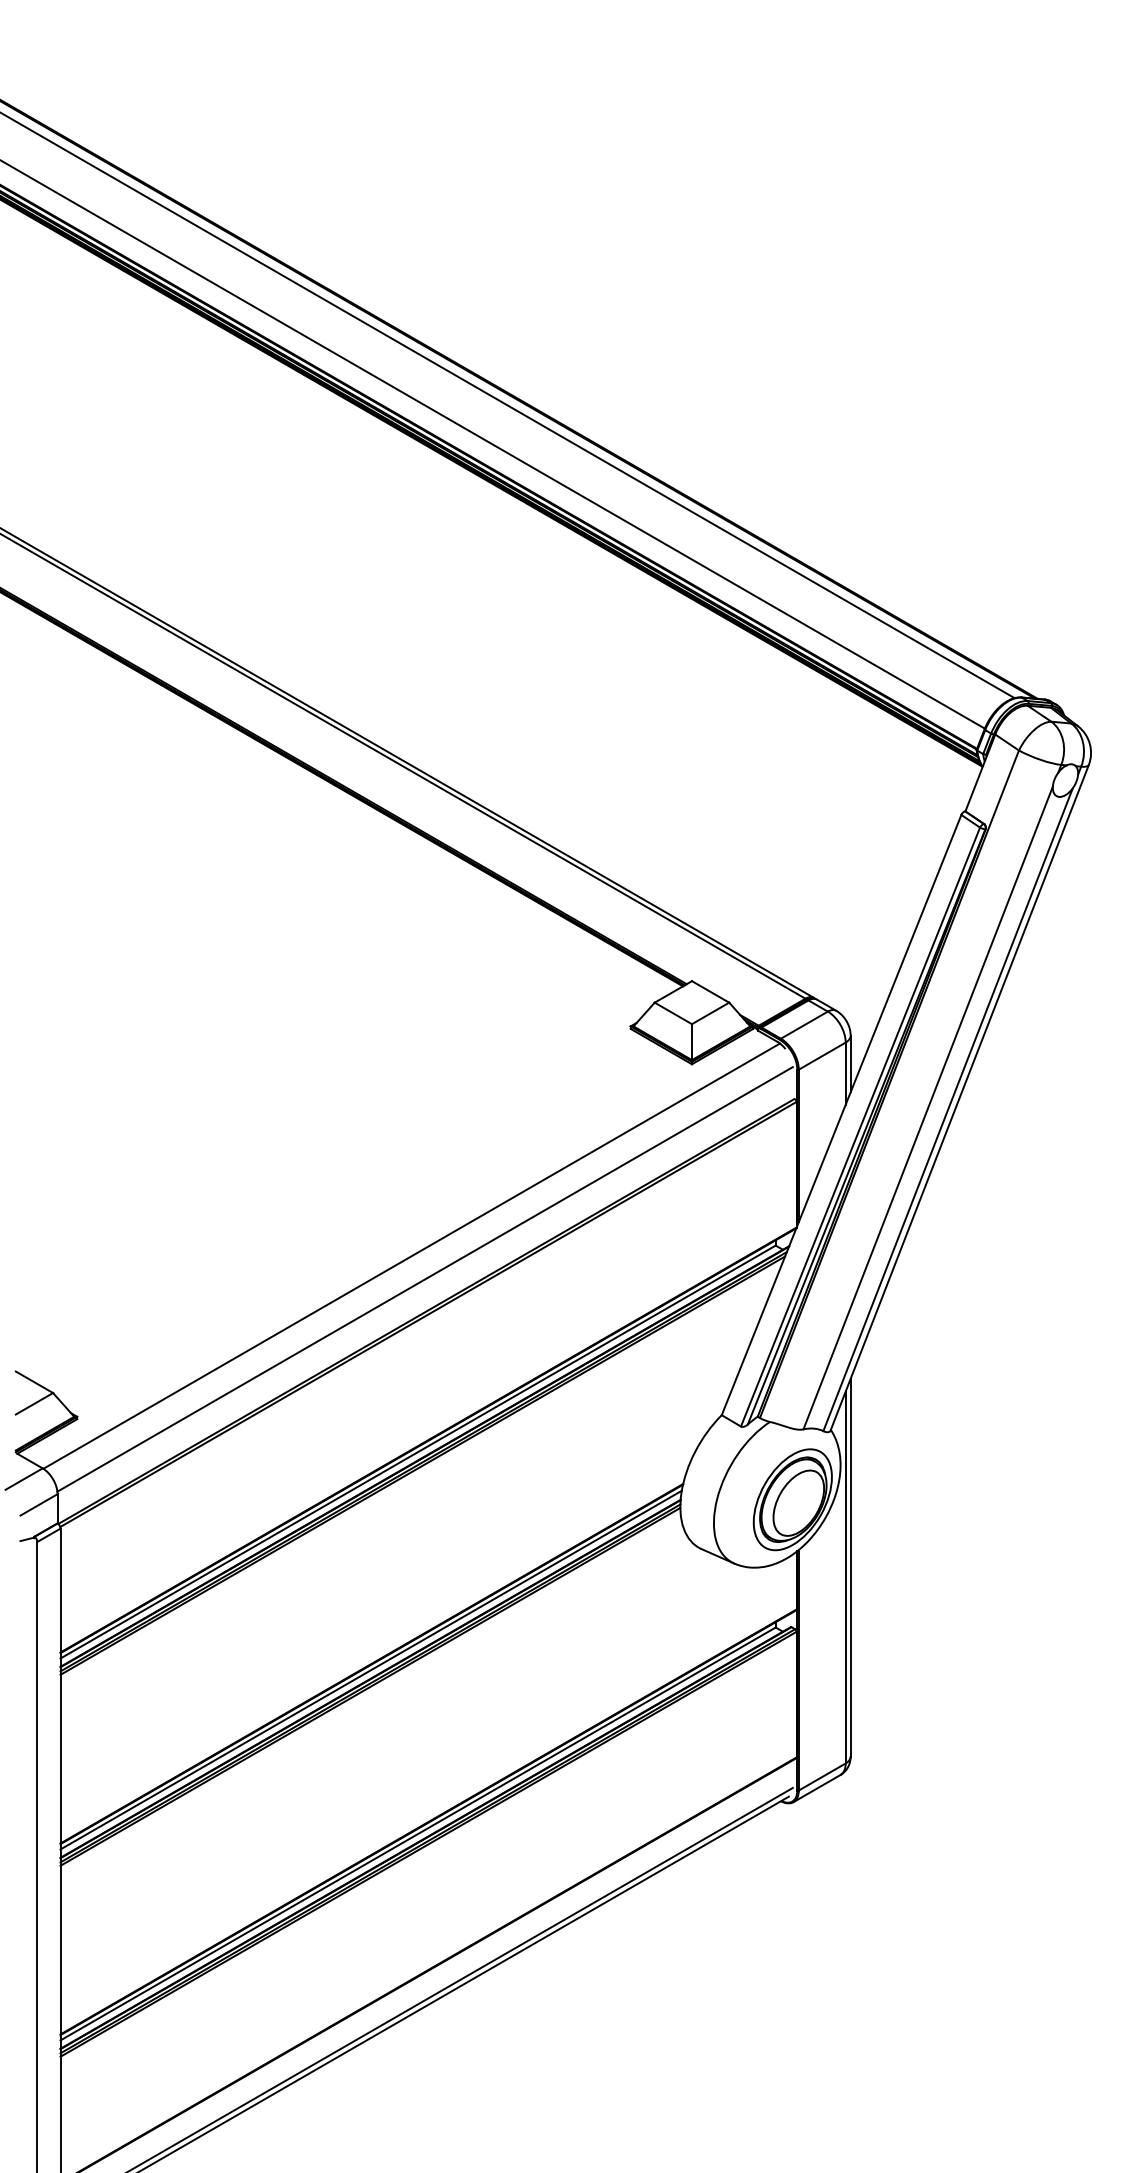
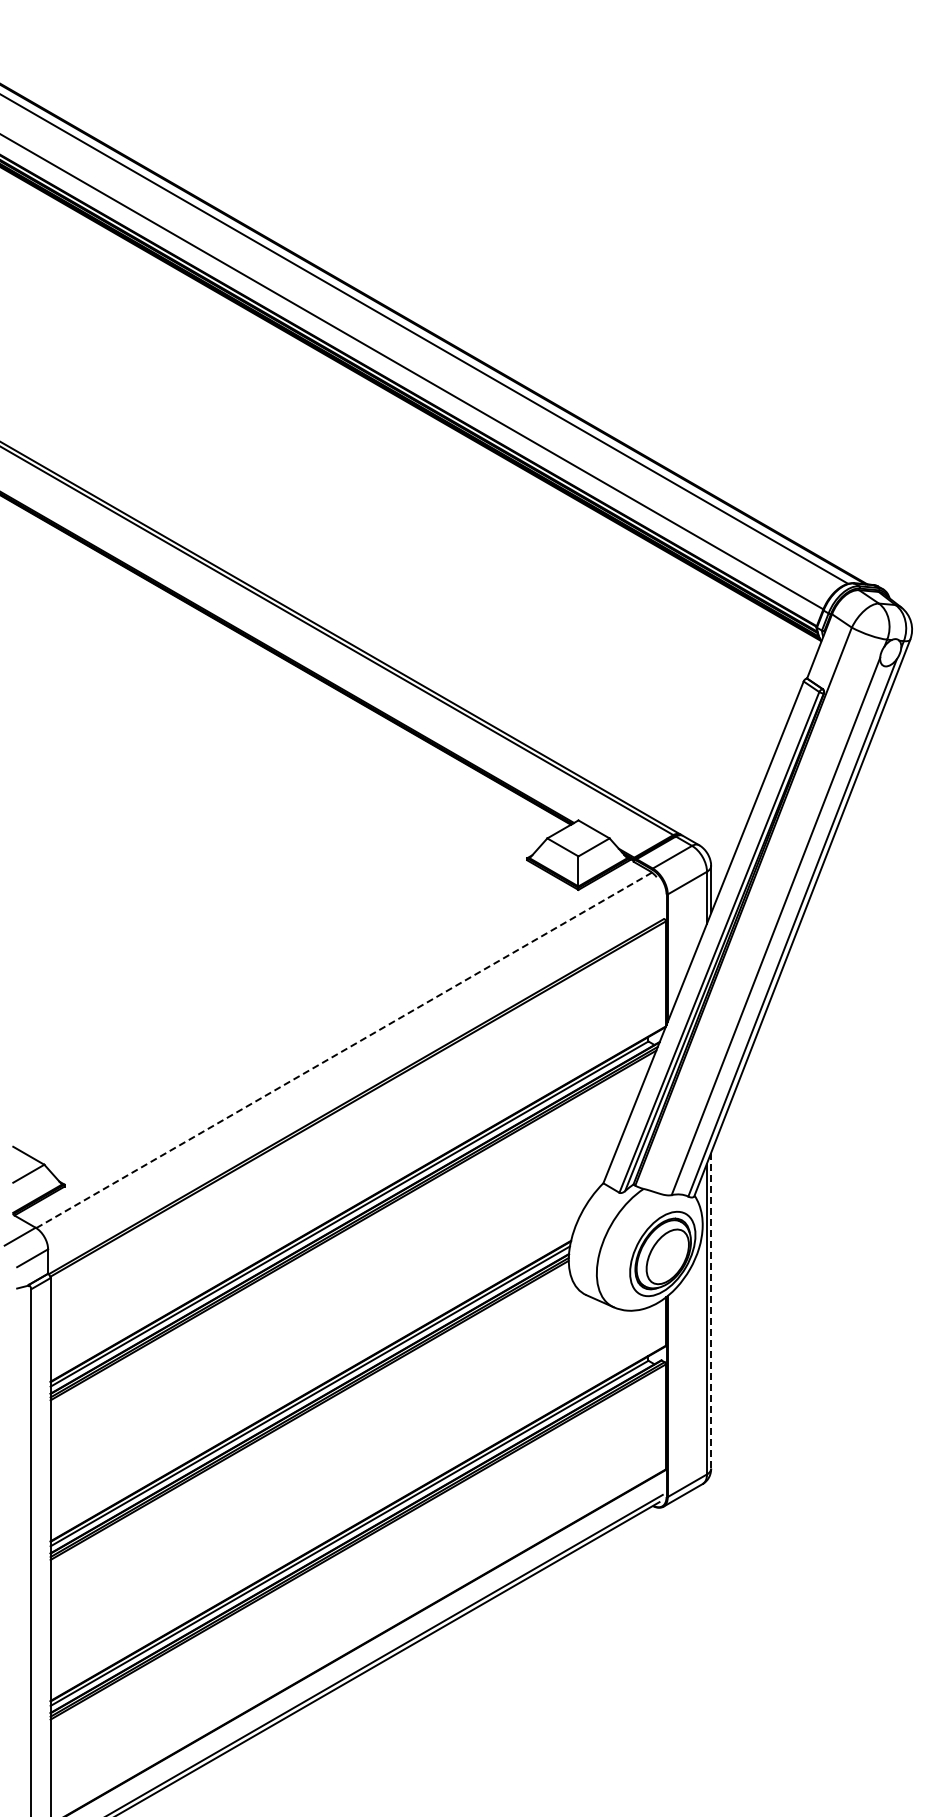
line: (412, 1256) -> (344, 1050), solid -> dashed
line: (425, 1279) -> (355, 1069), removed
line: (851, 1567) -> (711, 1310), solid -> dashed

